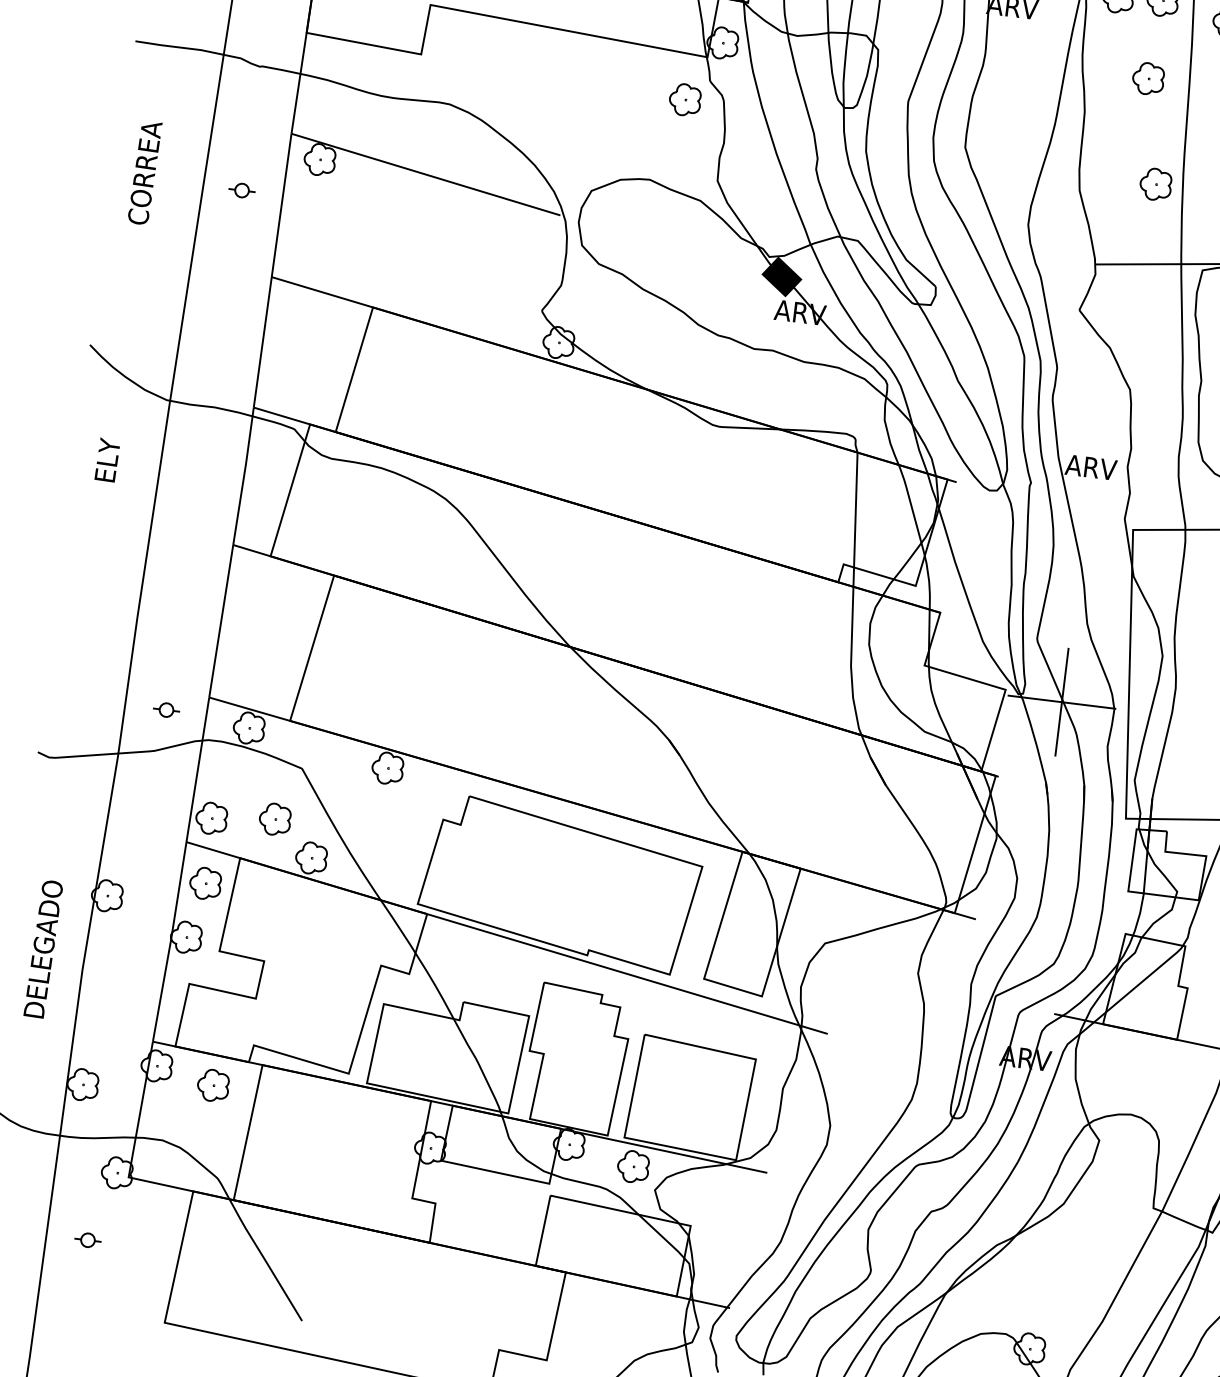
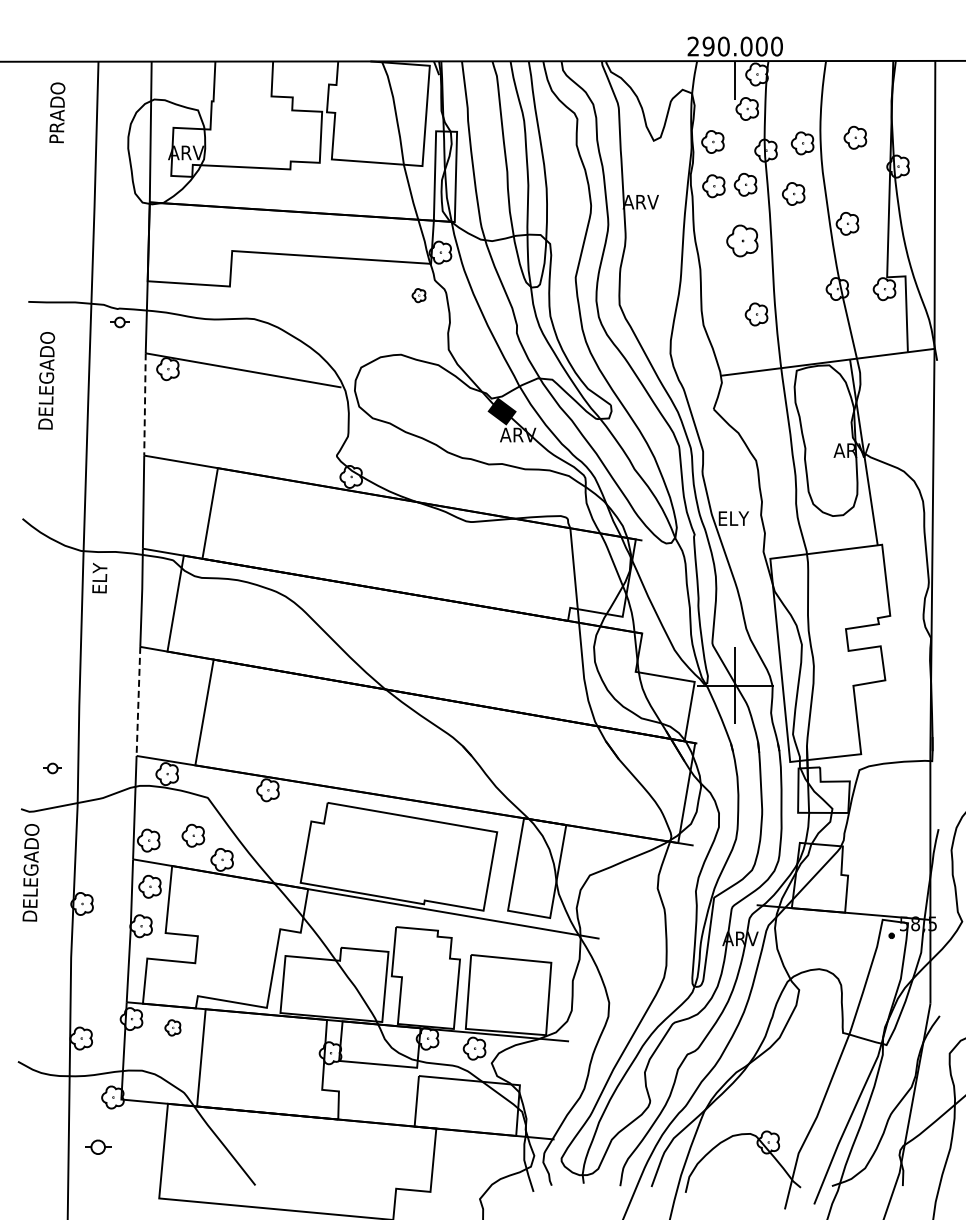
part: (1147, 78) -> (741, 240), size x1.4
part: (684, 99) -> (418, 295), size x0.6
text: (147, 156) -> (46, 381), CORREA -> DELEGADO
part: (241, 190) -> (119, 322), moved
line: (280, 205) -> (144, 404), solid -> dashed
text: (107, 459) -> (99, 577), moved
text: (1091, 467) -> (735, 518), ARV -> ELY
line: (221, 621) -> (138, 701), solid -> dashed
part: (166, 710) -> (52, 768), moved
text: (42, 948) -> (30, 872), moved
part: (212, 1085) -> (172, 1027), size x0.7
part: (88, 1239) -> (98, 1146), size x1.4

